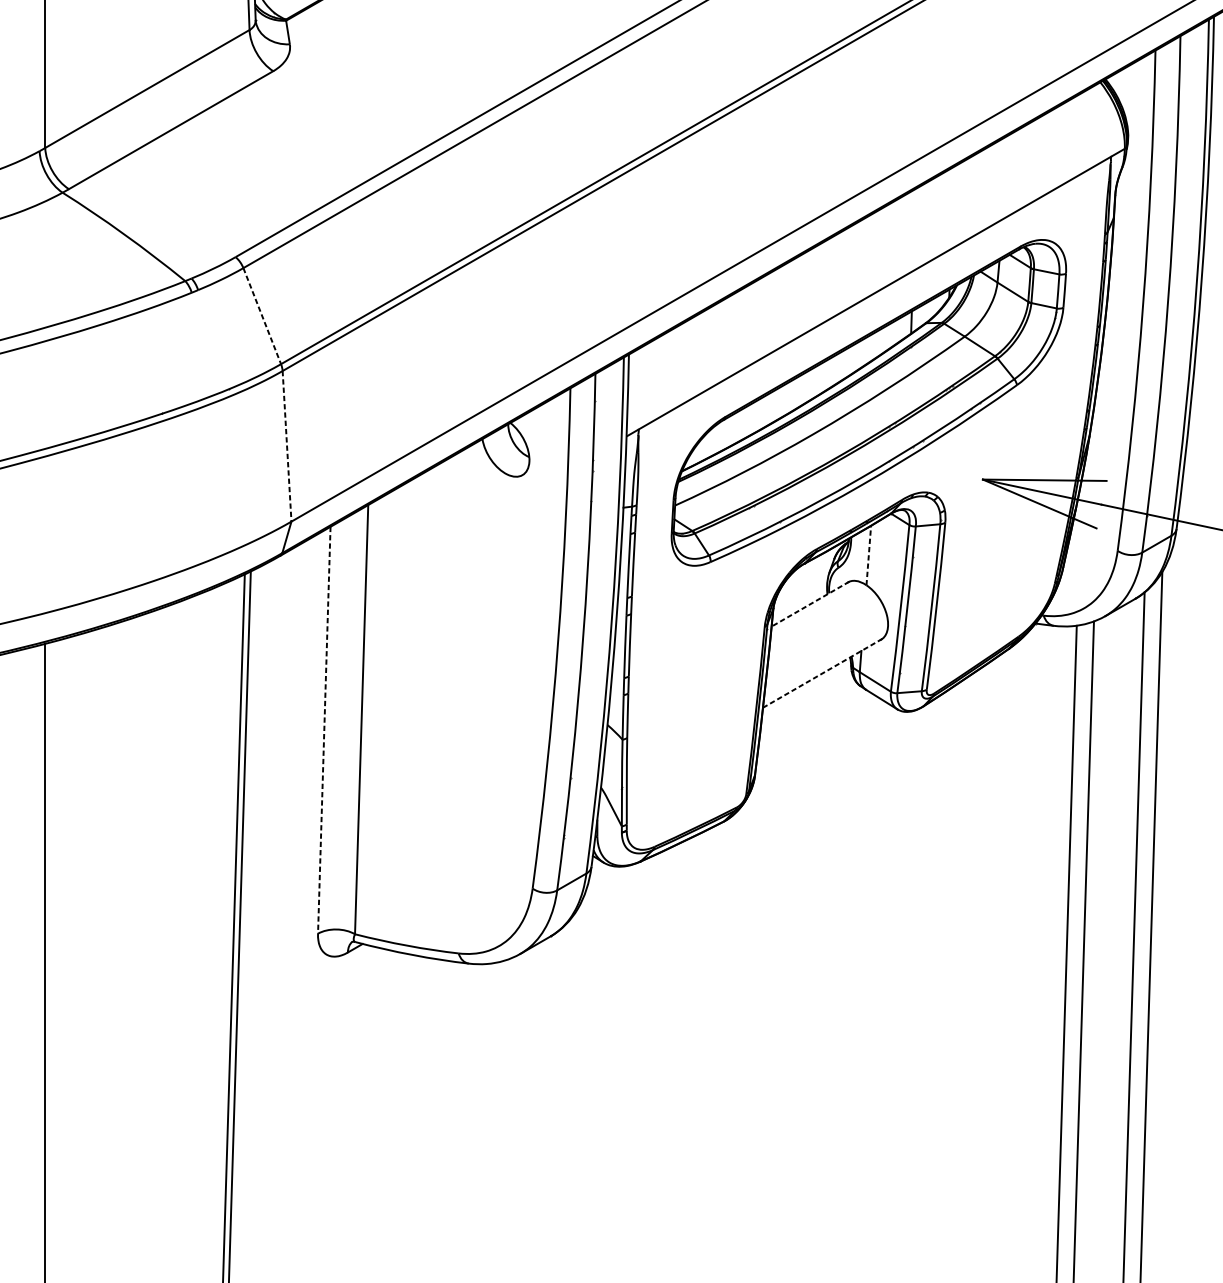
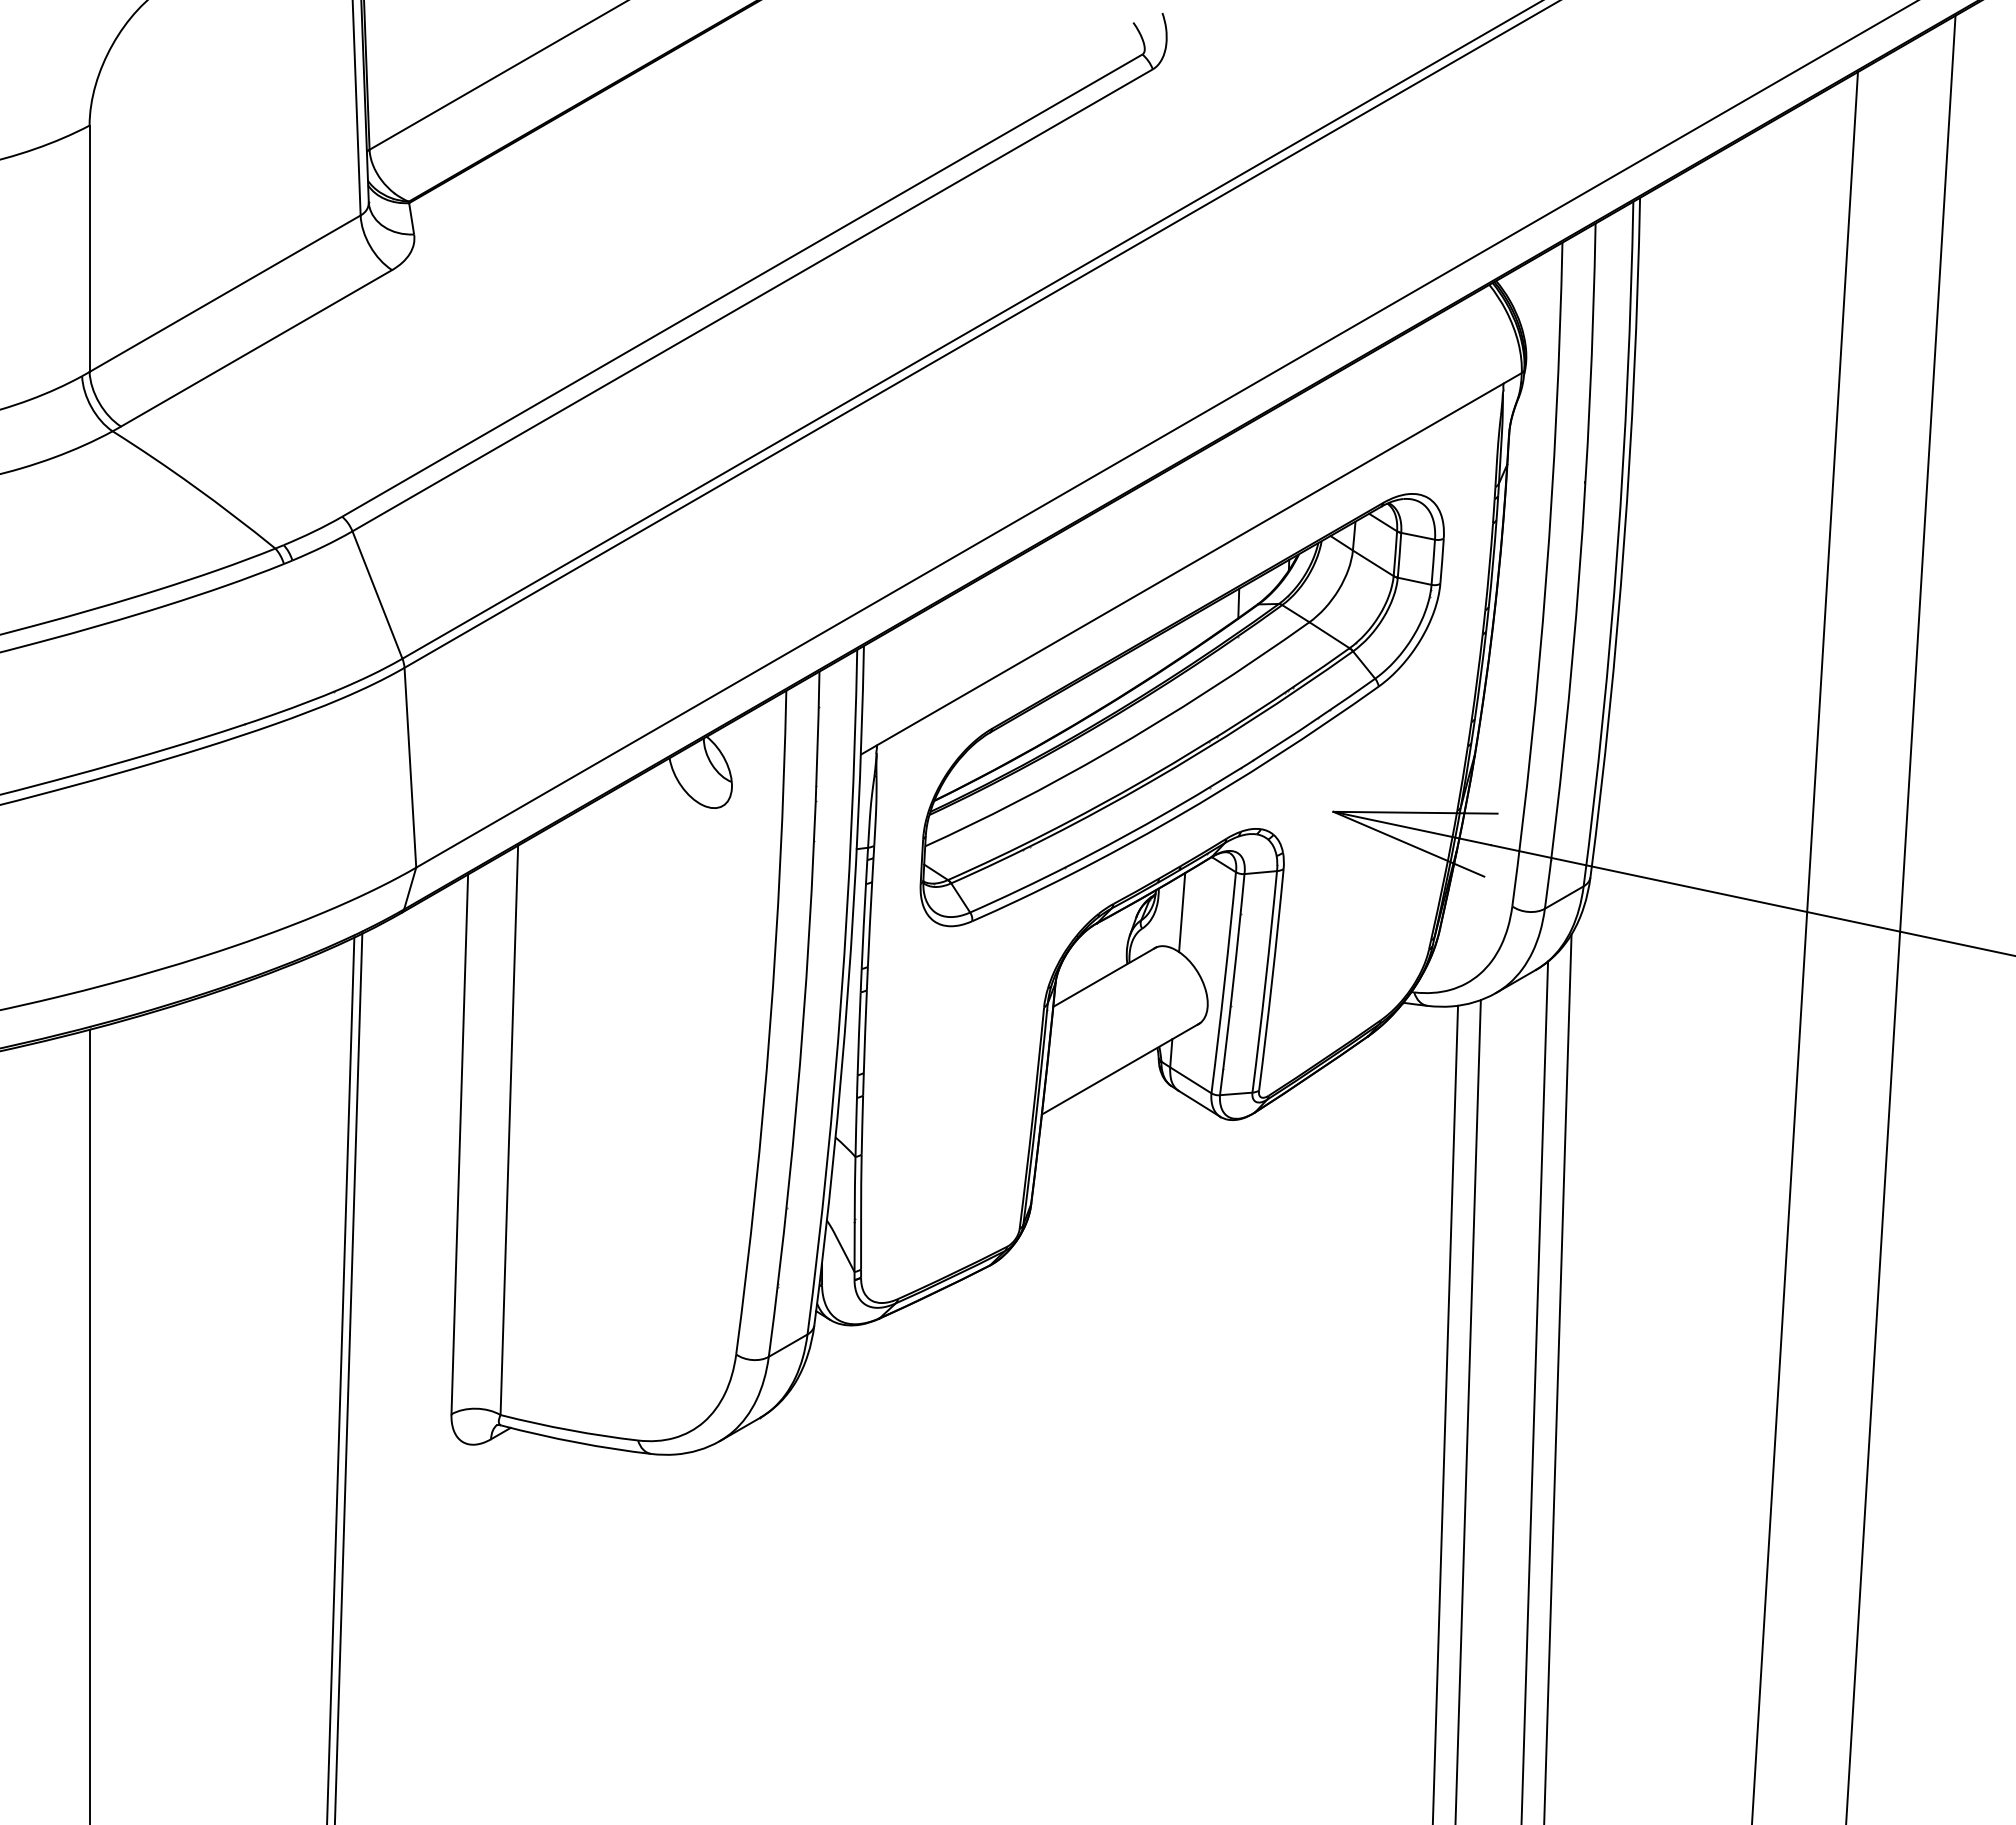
line: (262, 316) -> (377, 595), dashed -> solid
line: (287, 446) -> (410, 768), dashed -> solid
line: (869, 555) -> (1182, 912), dashed -> solid
line: (810, 604) -> (1104, 977), dashed -> solid
line: (822, 673) -> (1120, 1069), dashed -> solid
line: (324, 730) -> (459, 1144), dashed -> solid

